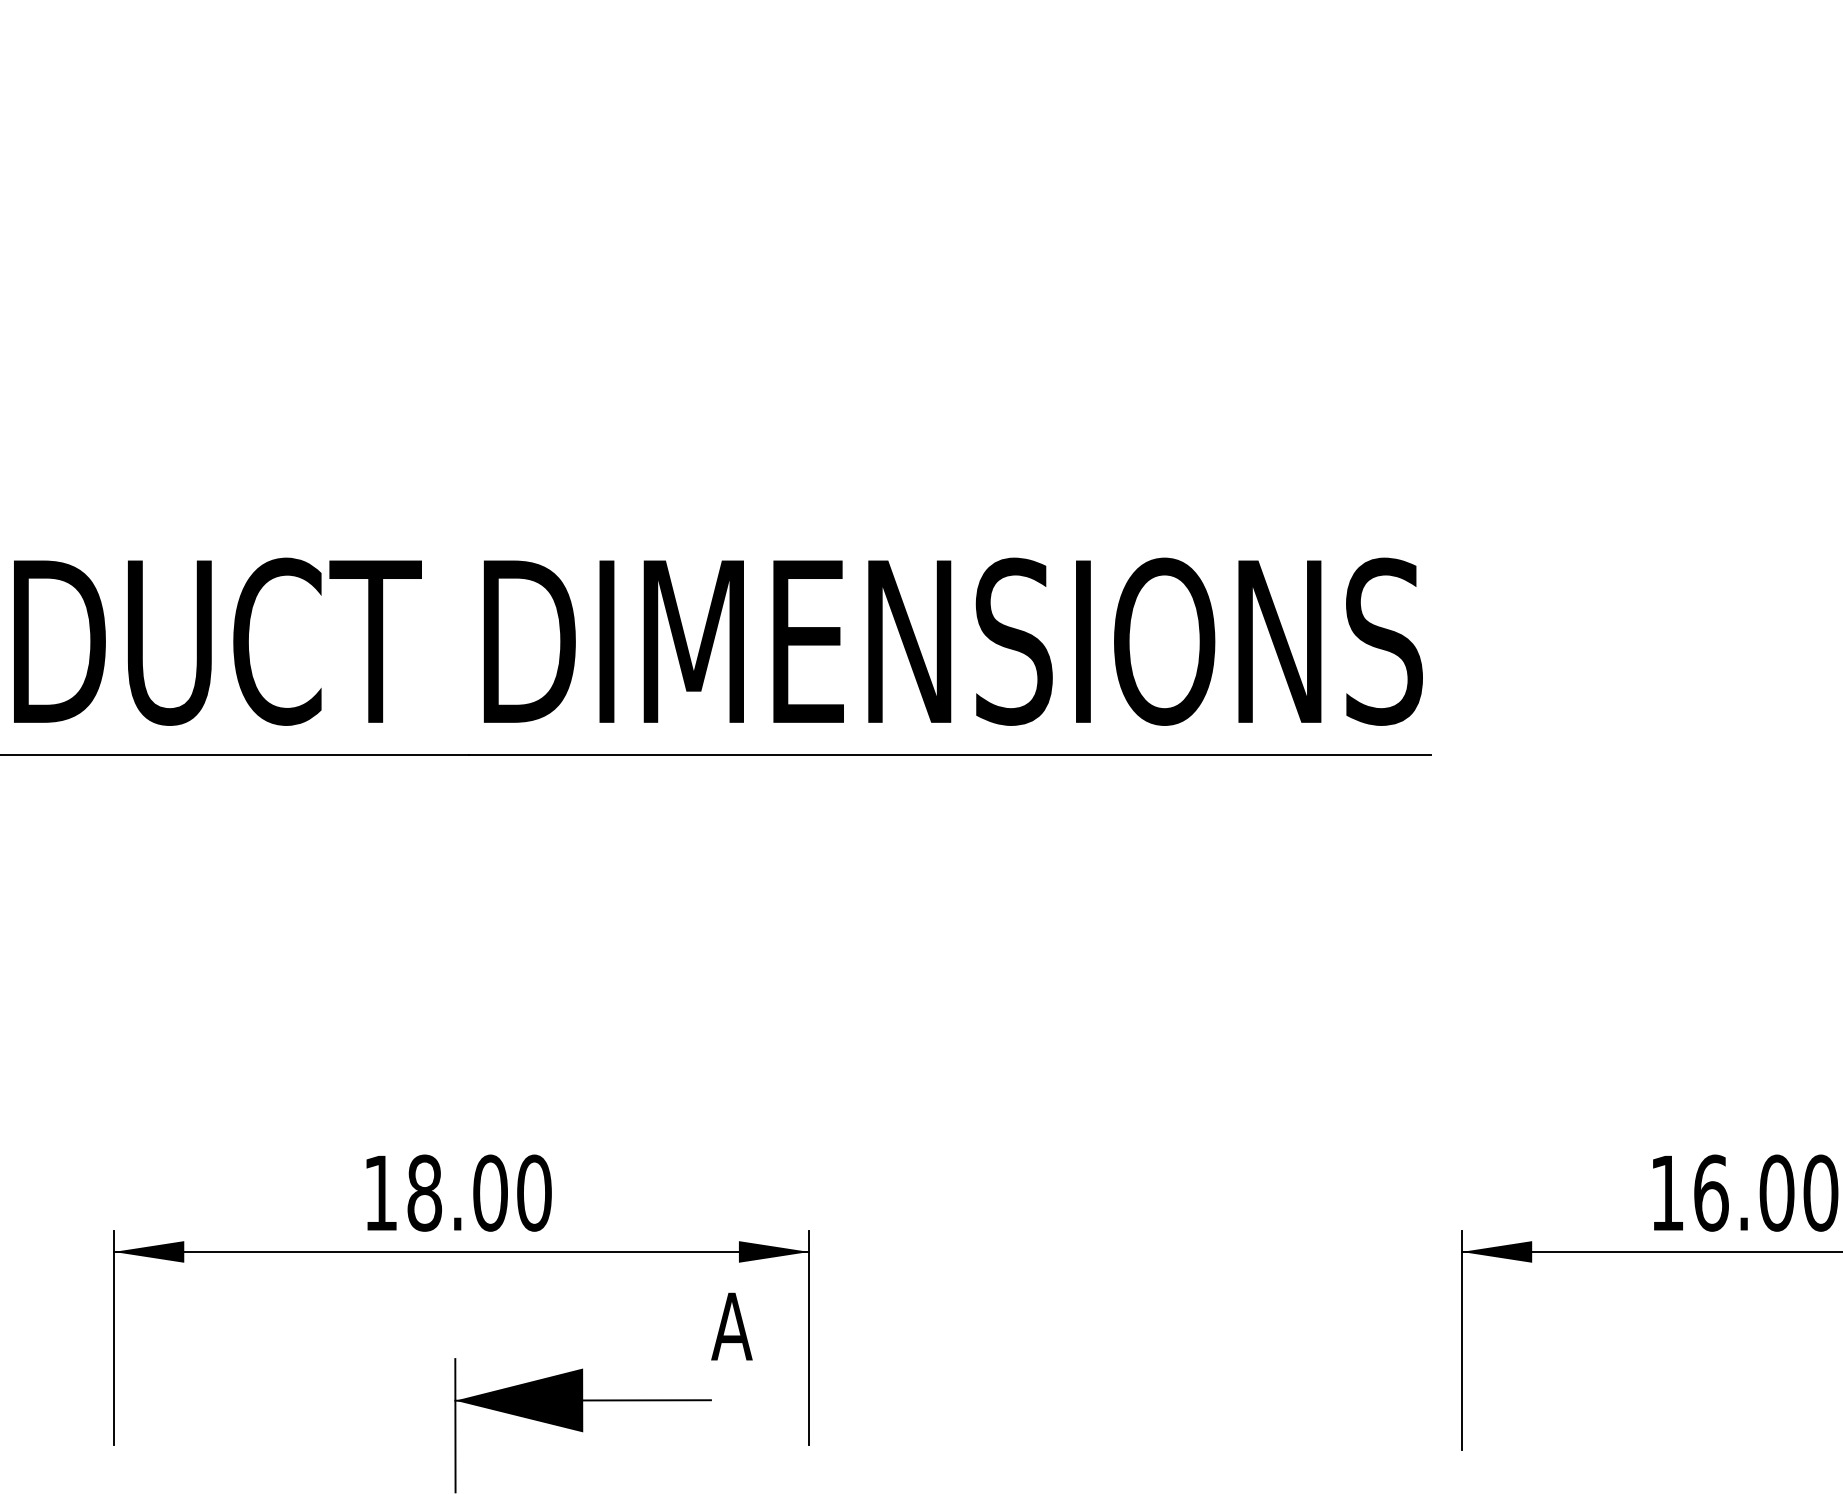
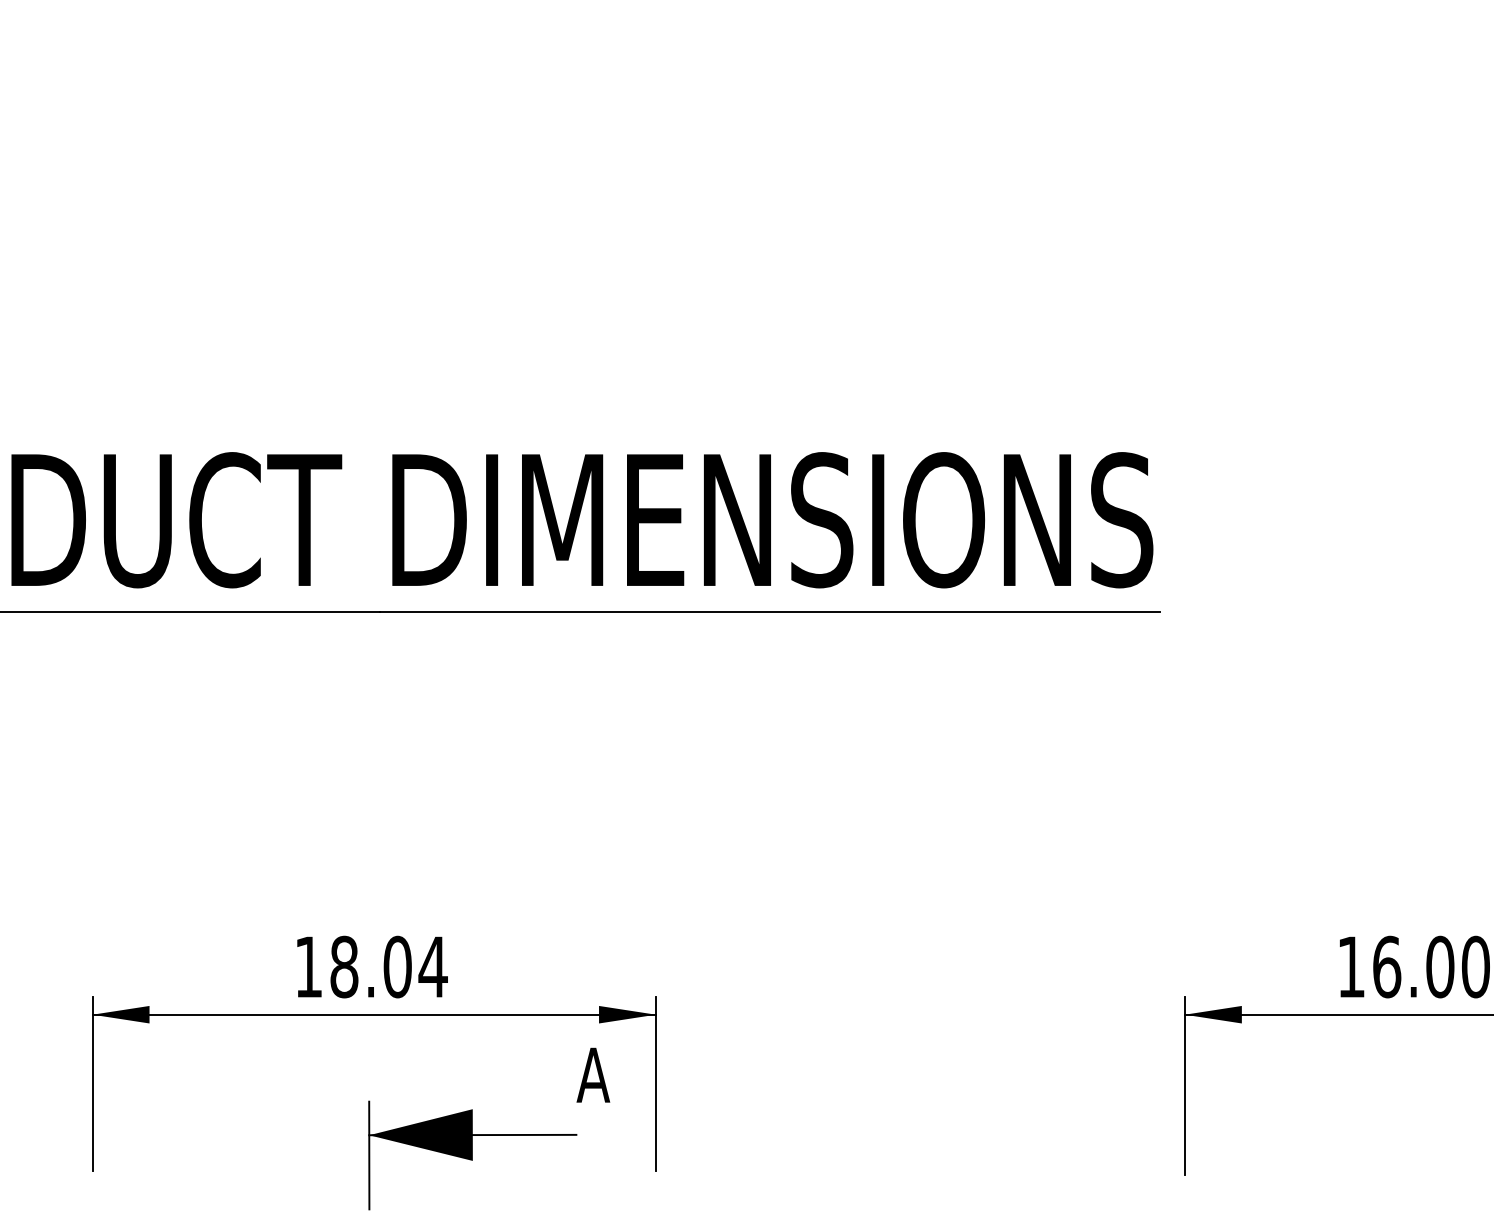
text: (534, 1192) -> (433, 966), 18.00 -> 18.04

